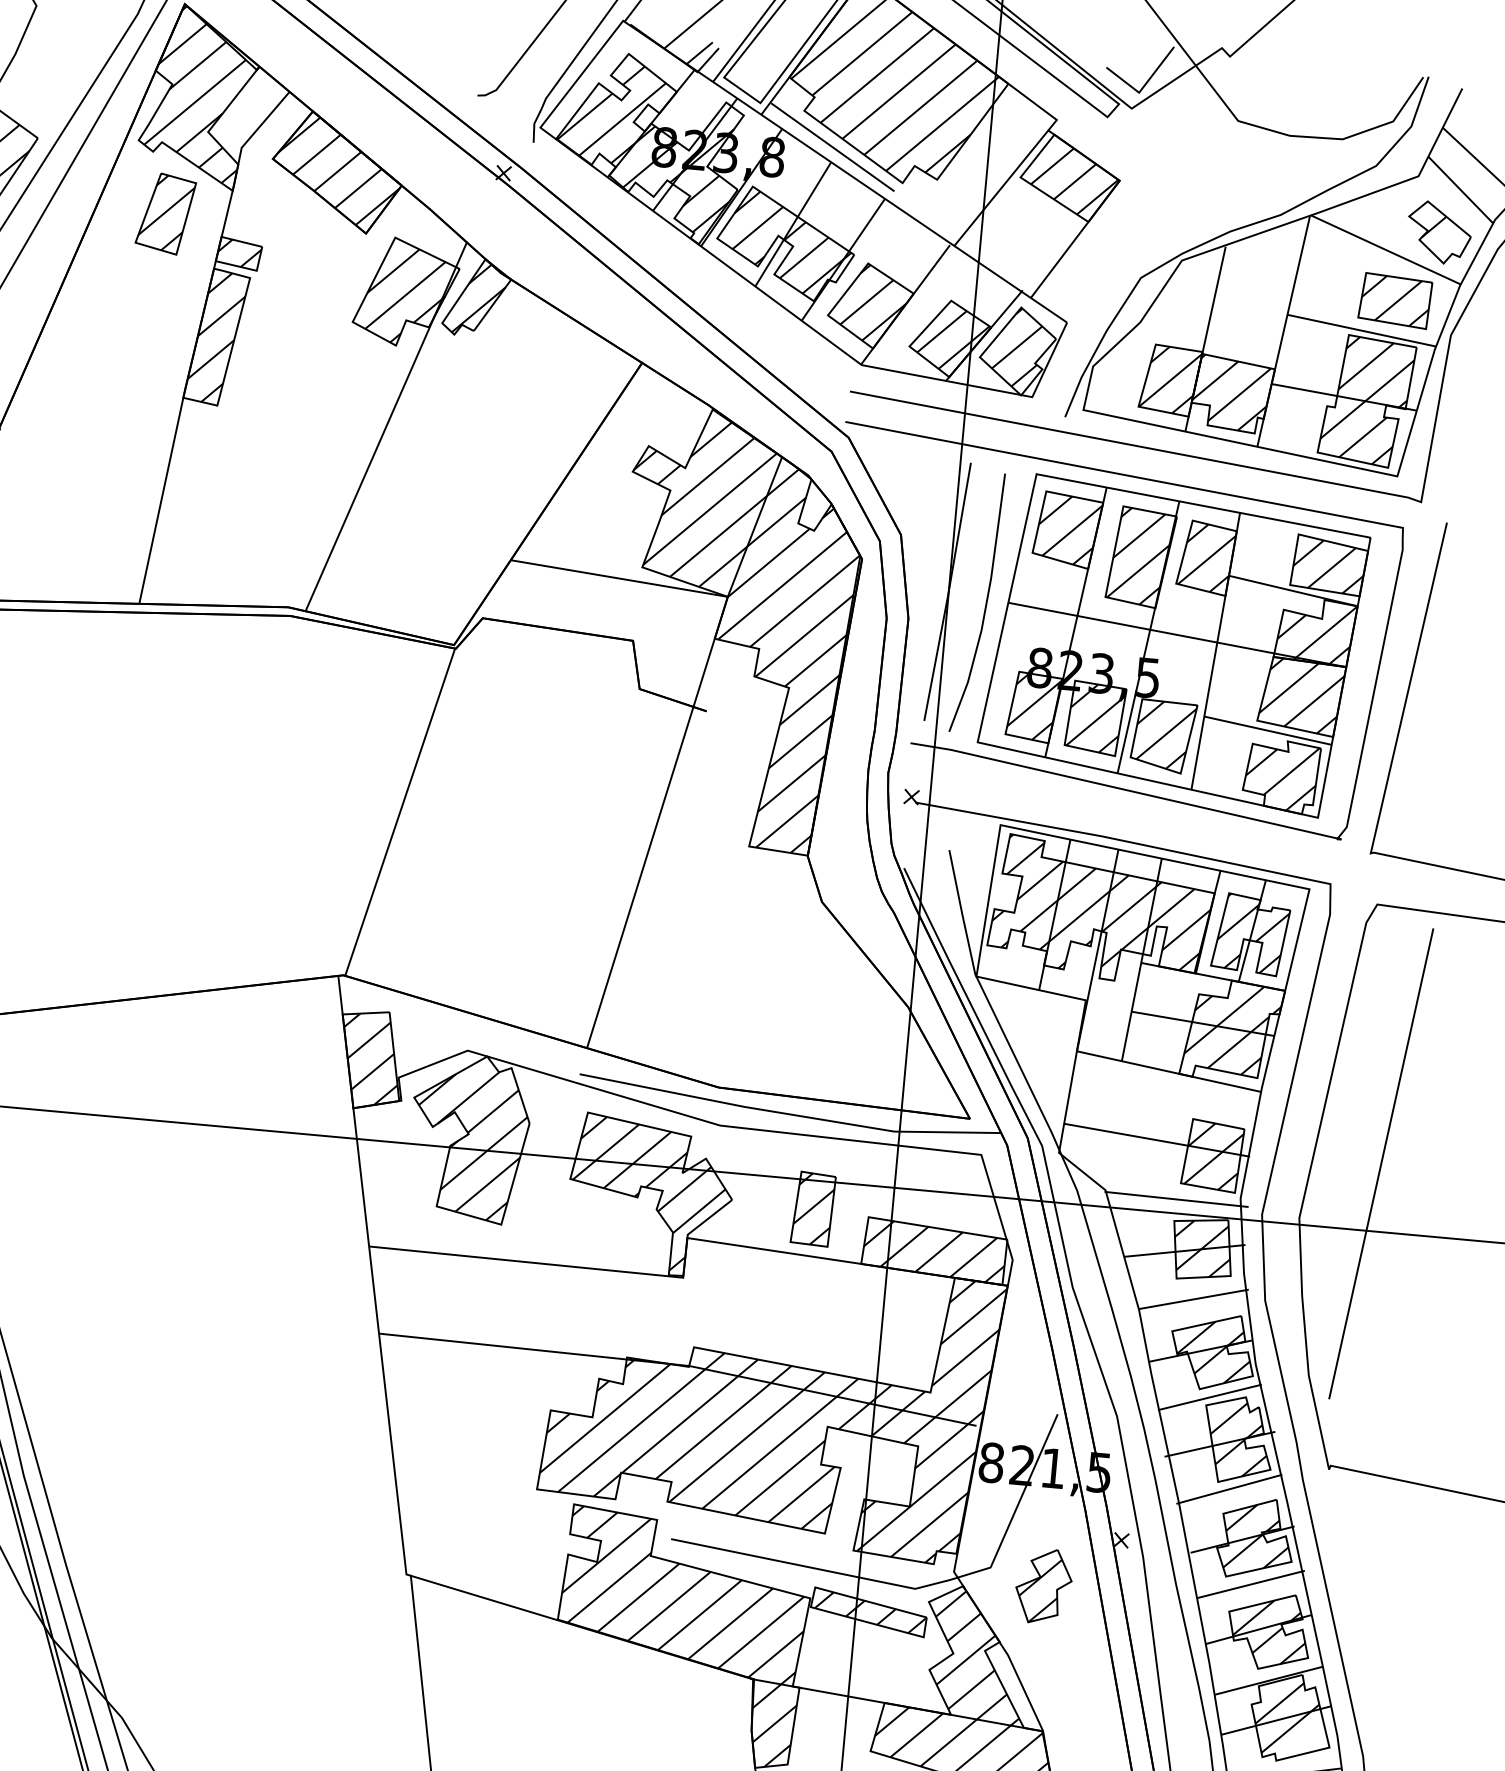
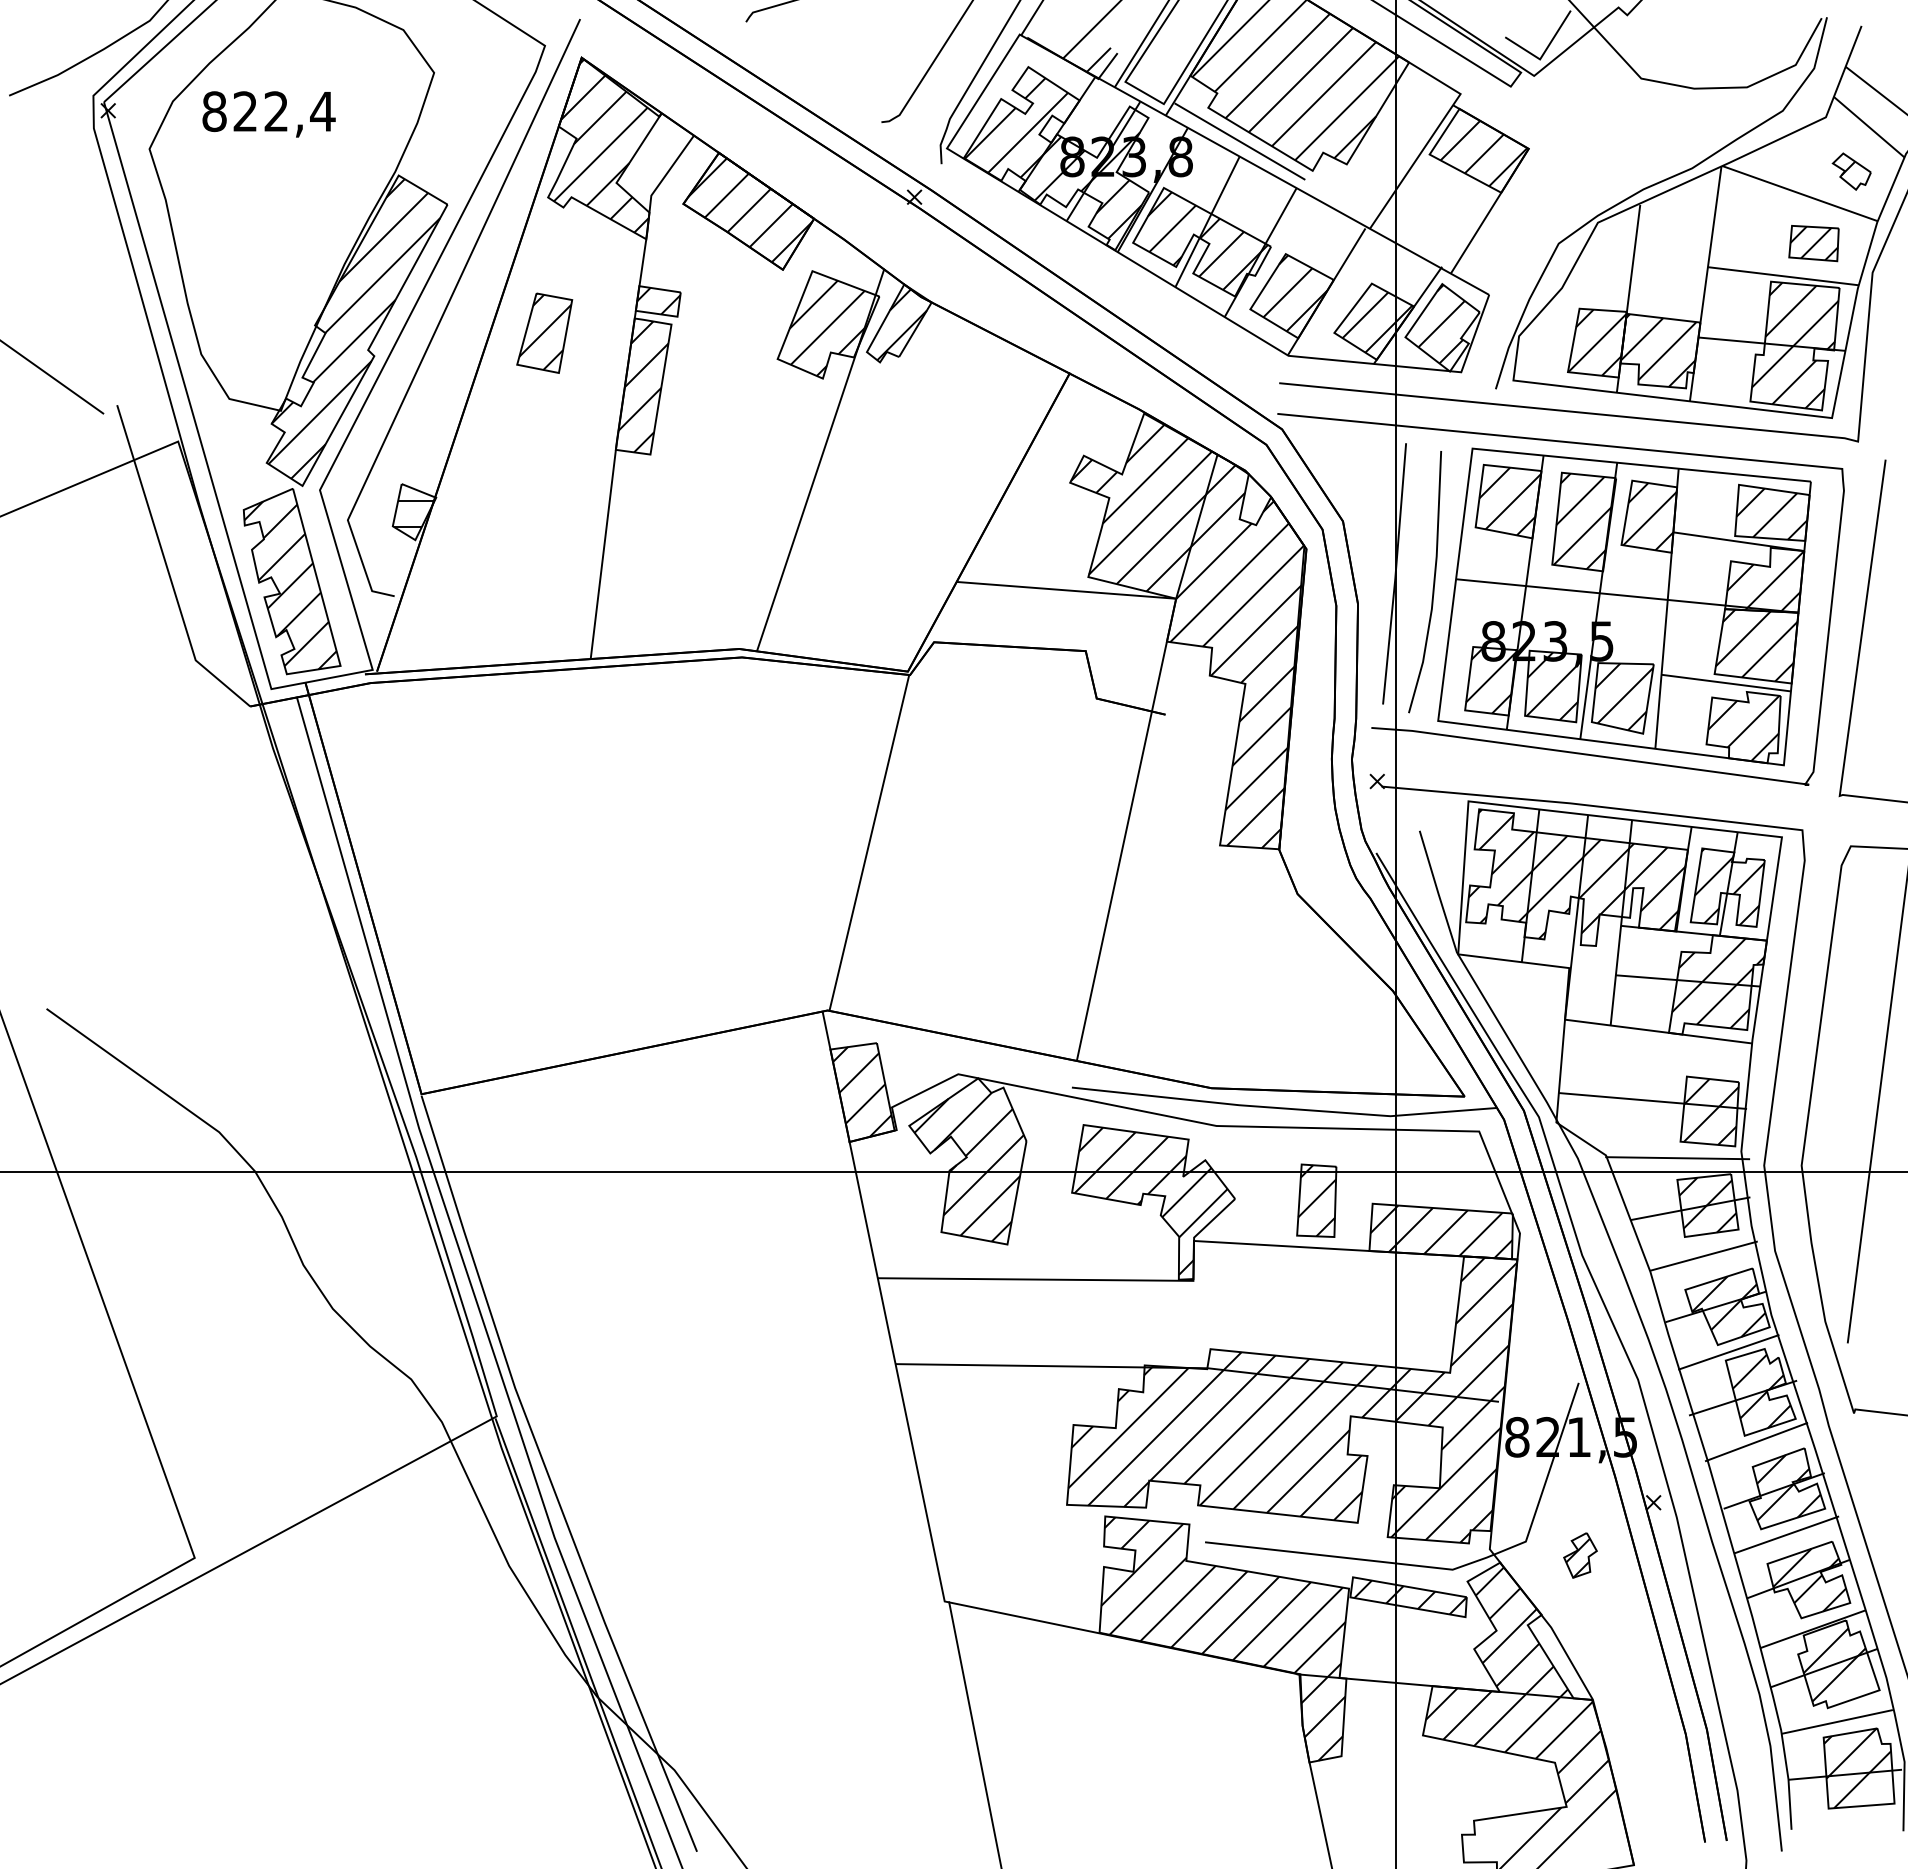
part: (165, 213) -> (544, 332), moved
part: (1439, 232) -> (1851, 171), size x0.6
part: (1394, 300) -> (1813, 243), size x0.7
part: (1043, 1586) -> (1580, 1555), size x0.6

